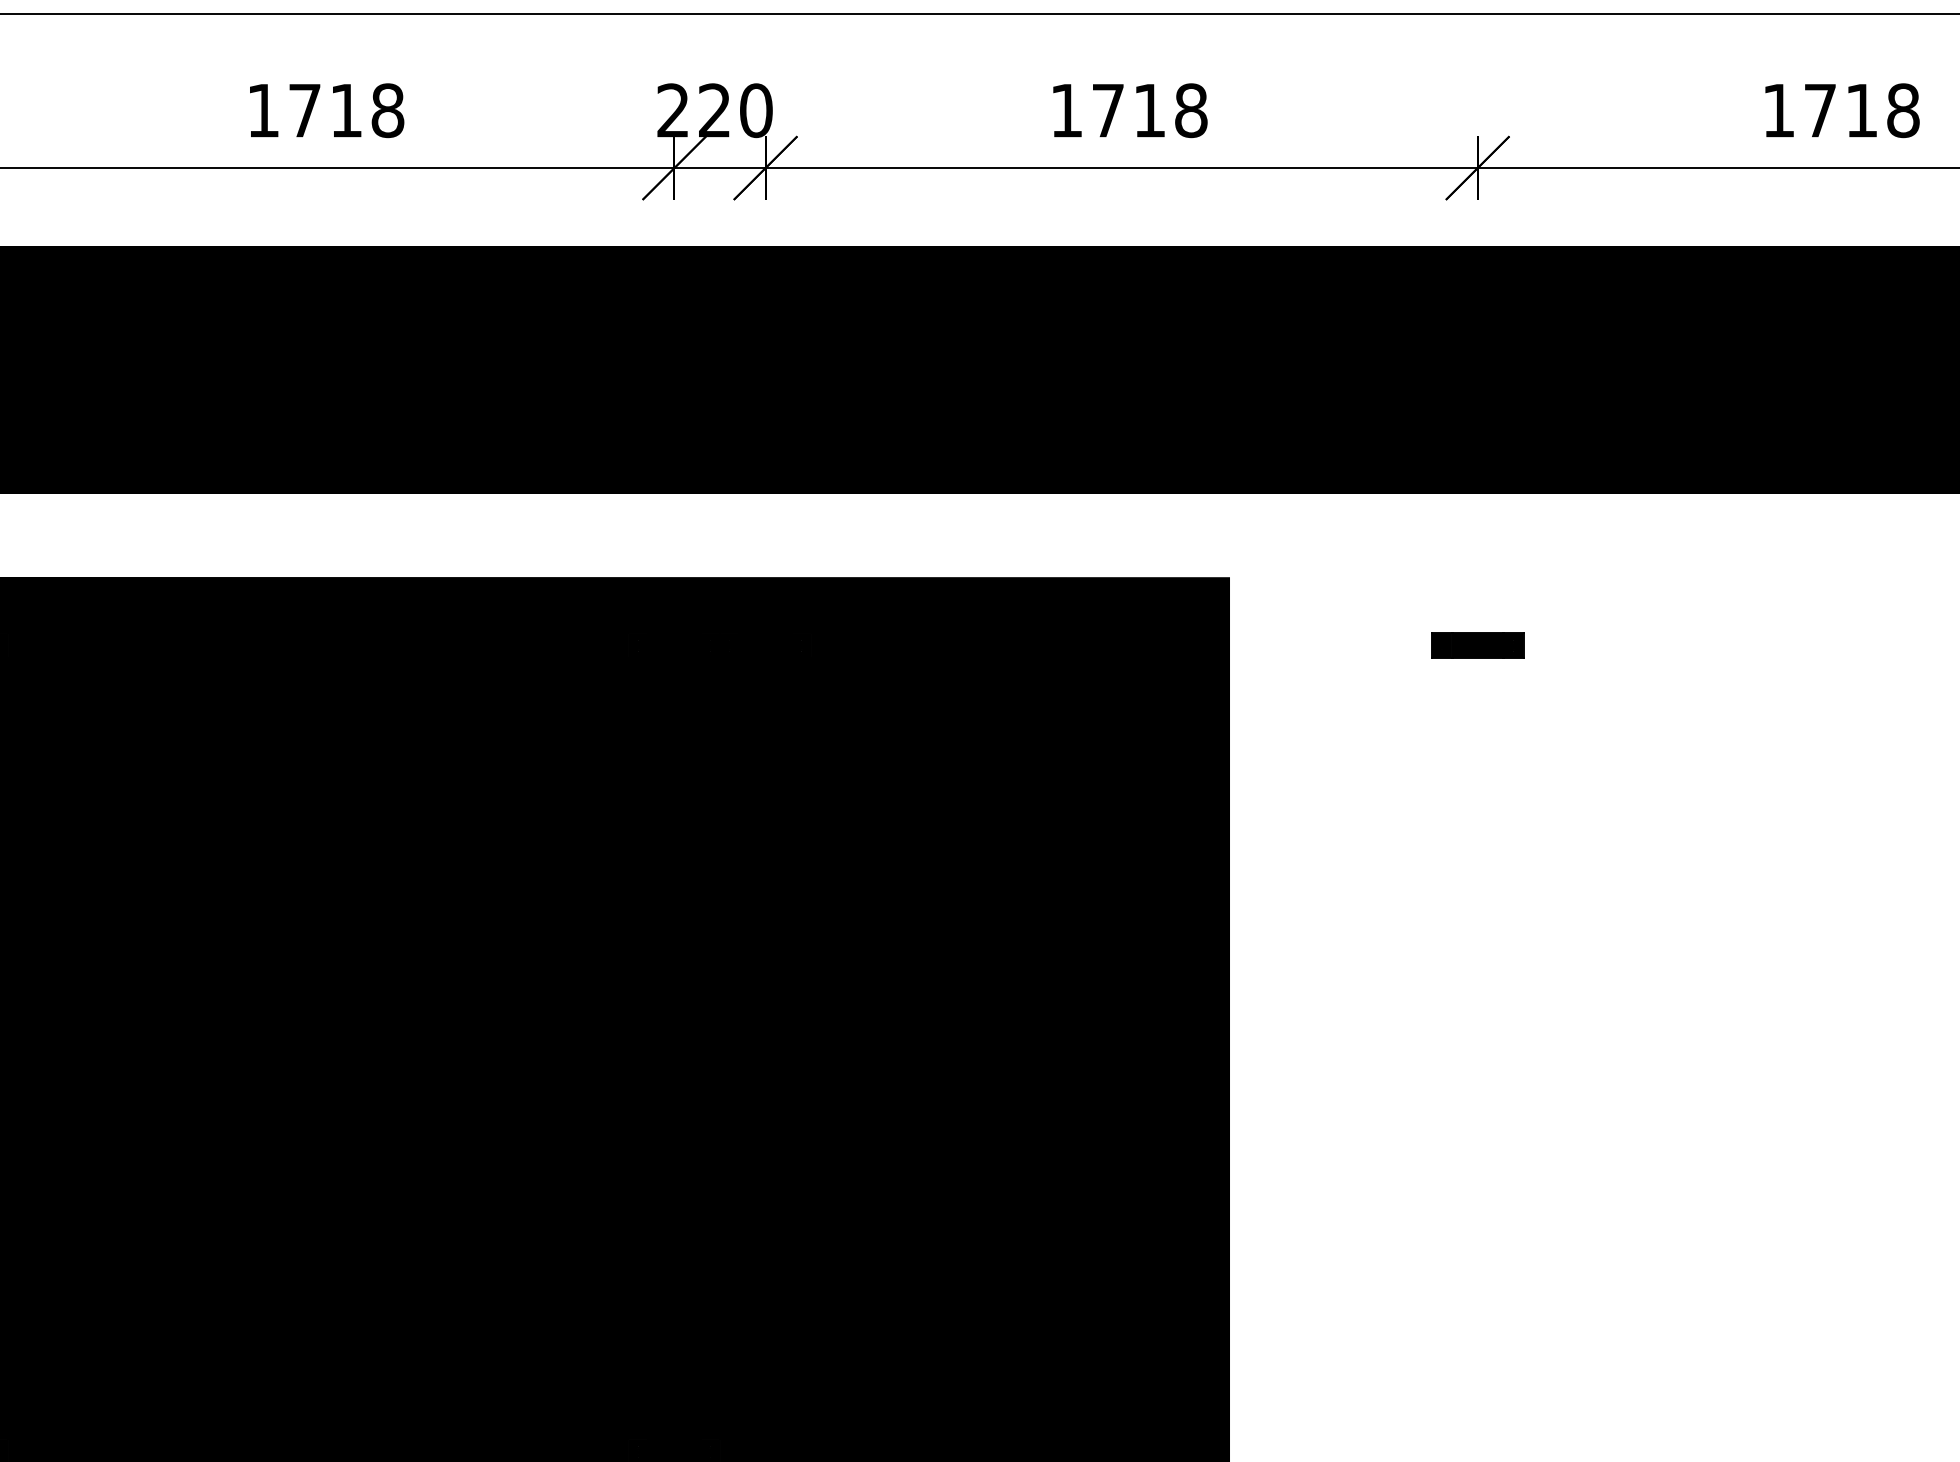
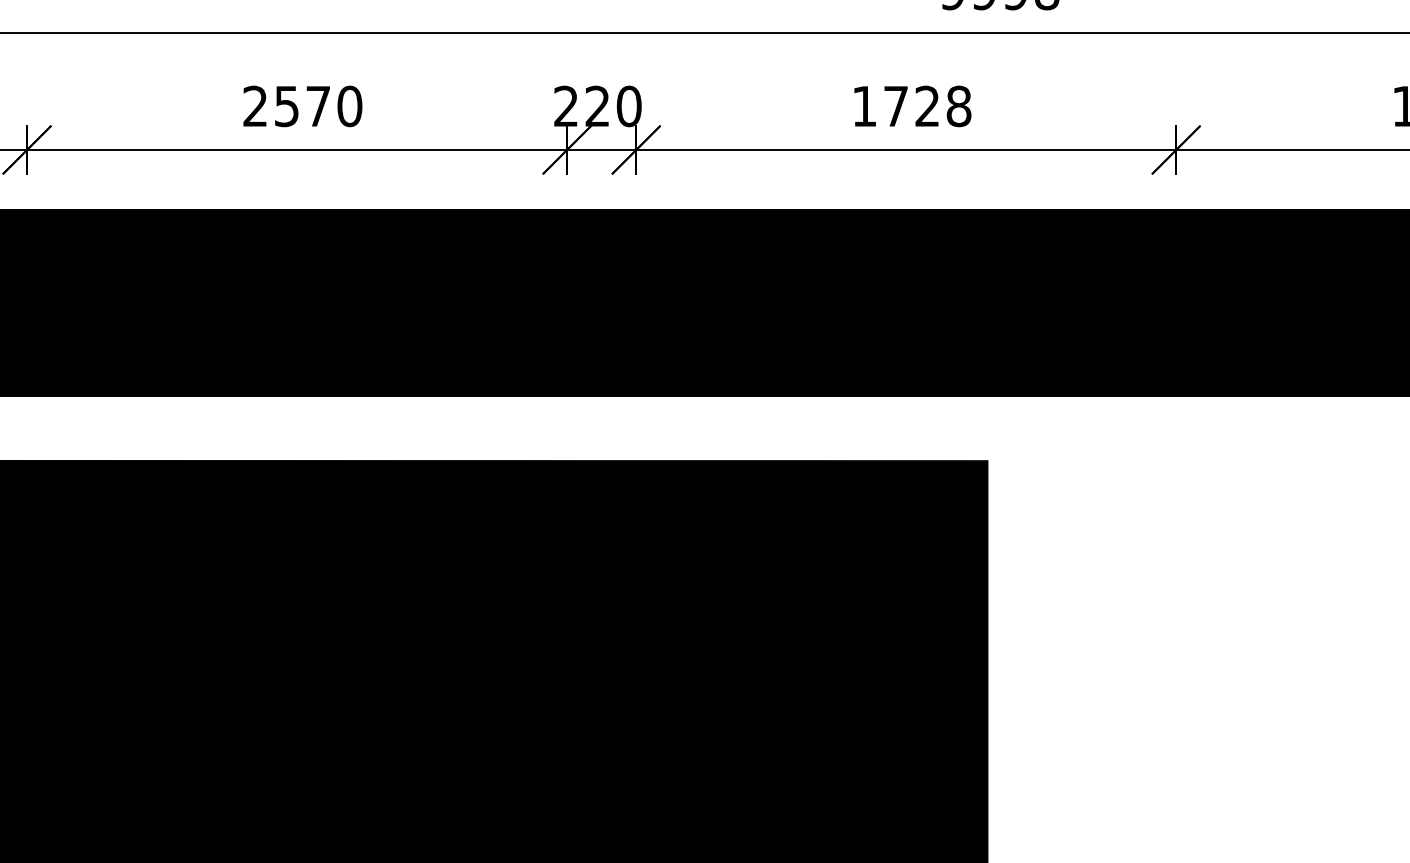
text: (325, 110) -> (302, 106), 1718 -> 2570
text: (1149, 110) -> (927, 106), 1718 -> 1728
part: (1477, 645) -> (1176, 511), removed

